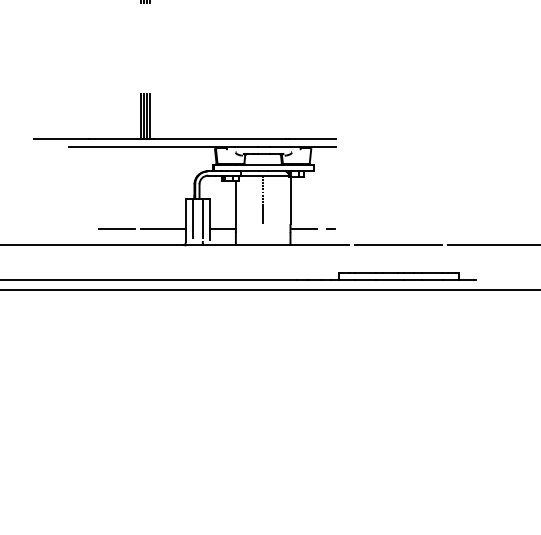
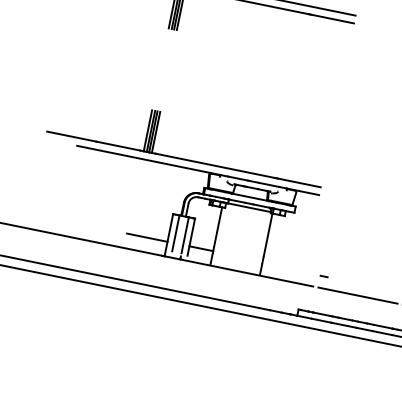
line: (263, 200) -> (243, 229), removed
line: (330, 228) -> (324, 275), moved
line: (117, 229) -> (105, 229), removed
line: (303, 229) -> (274, 263), removed

